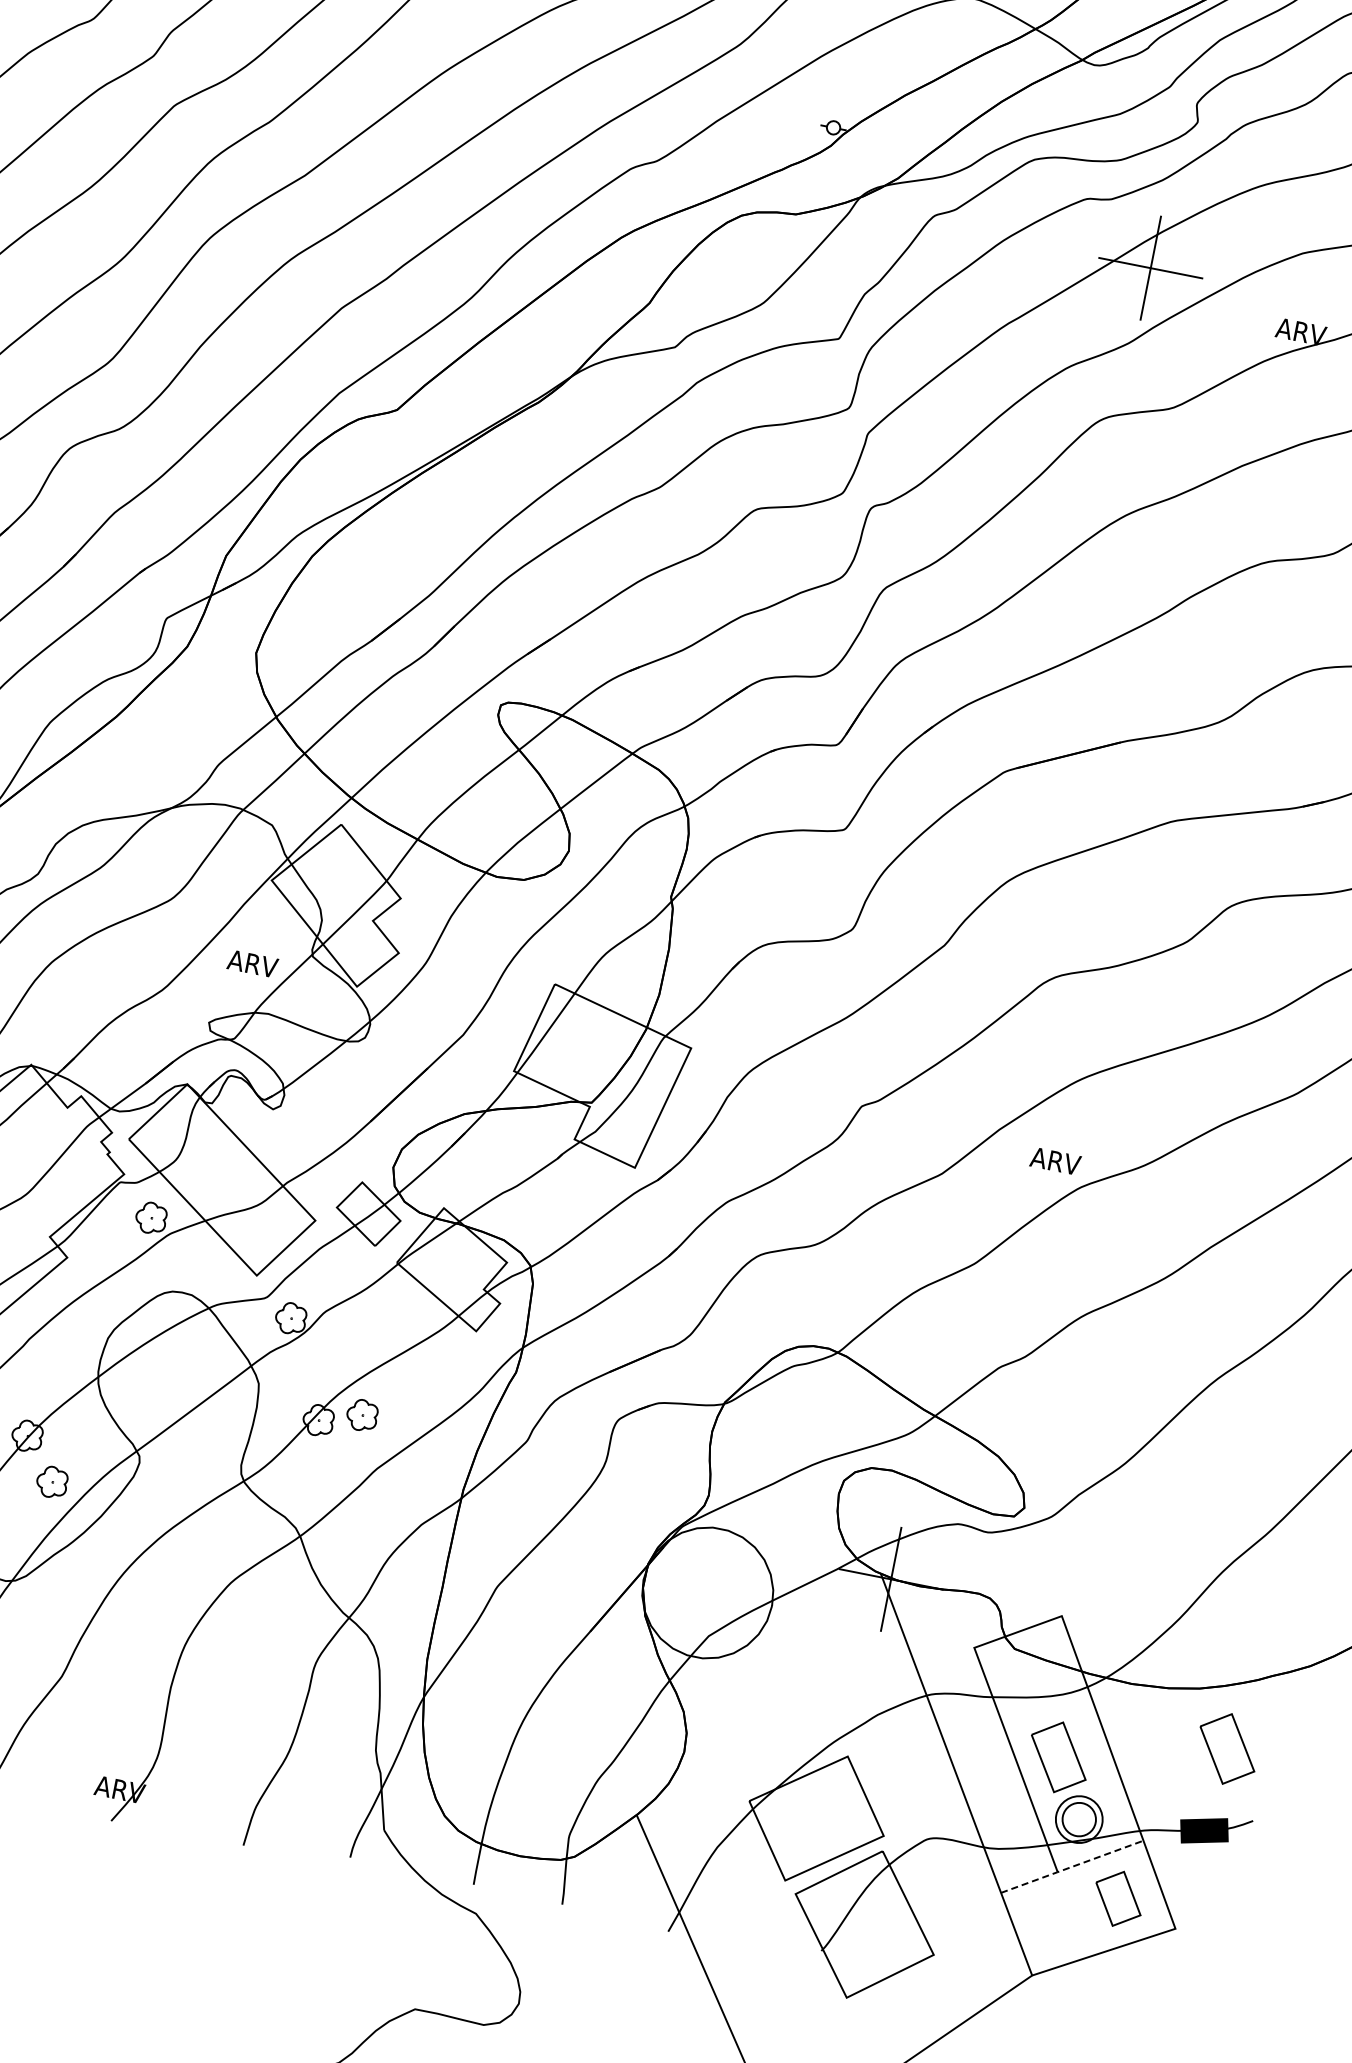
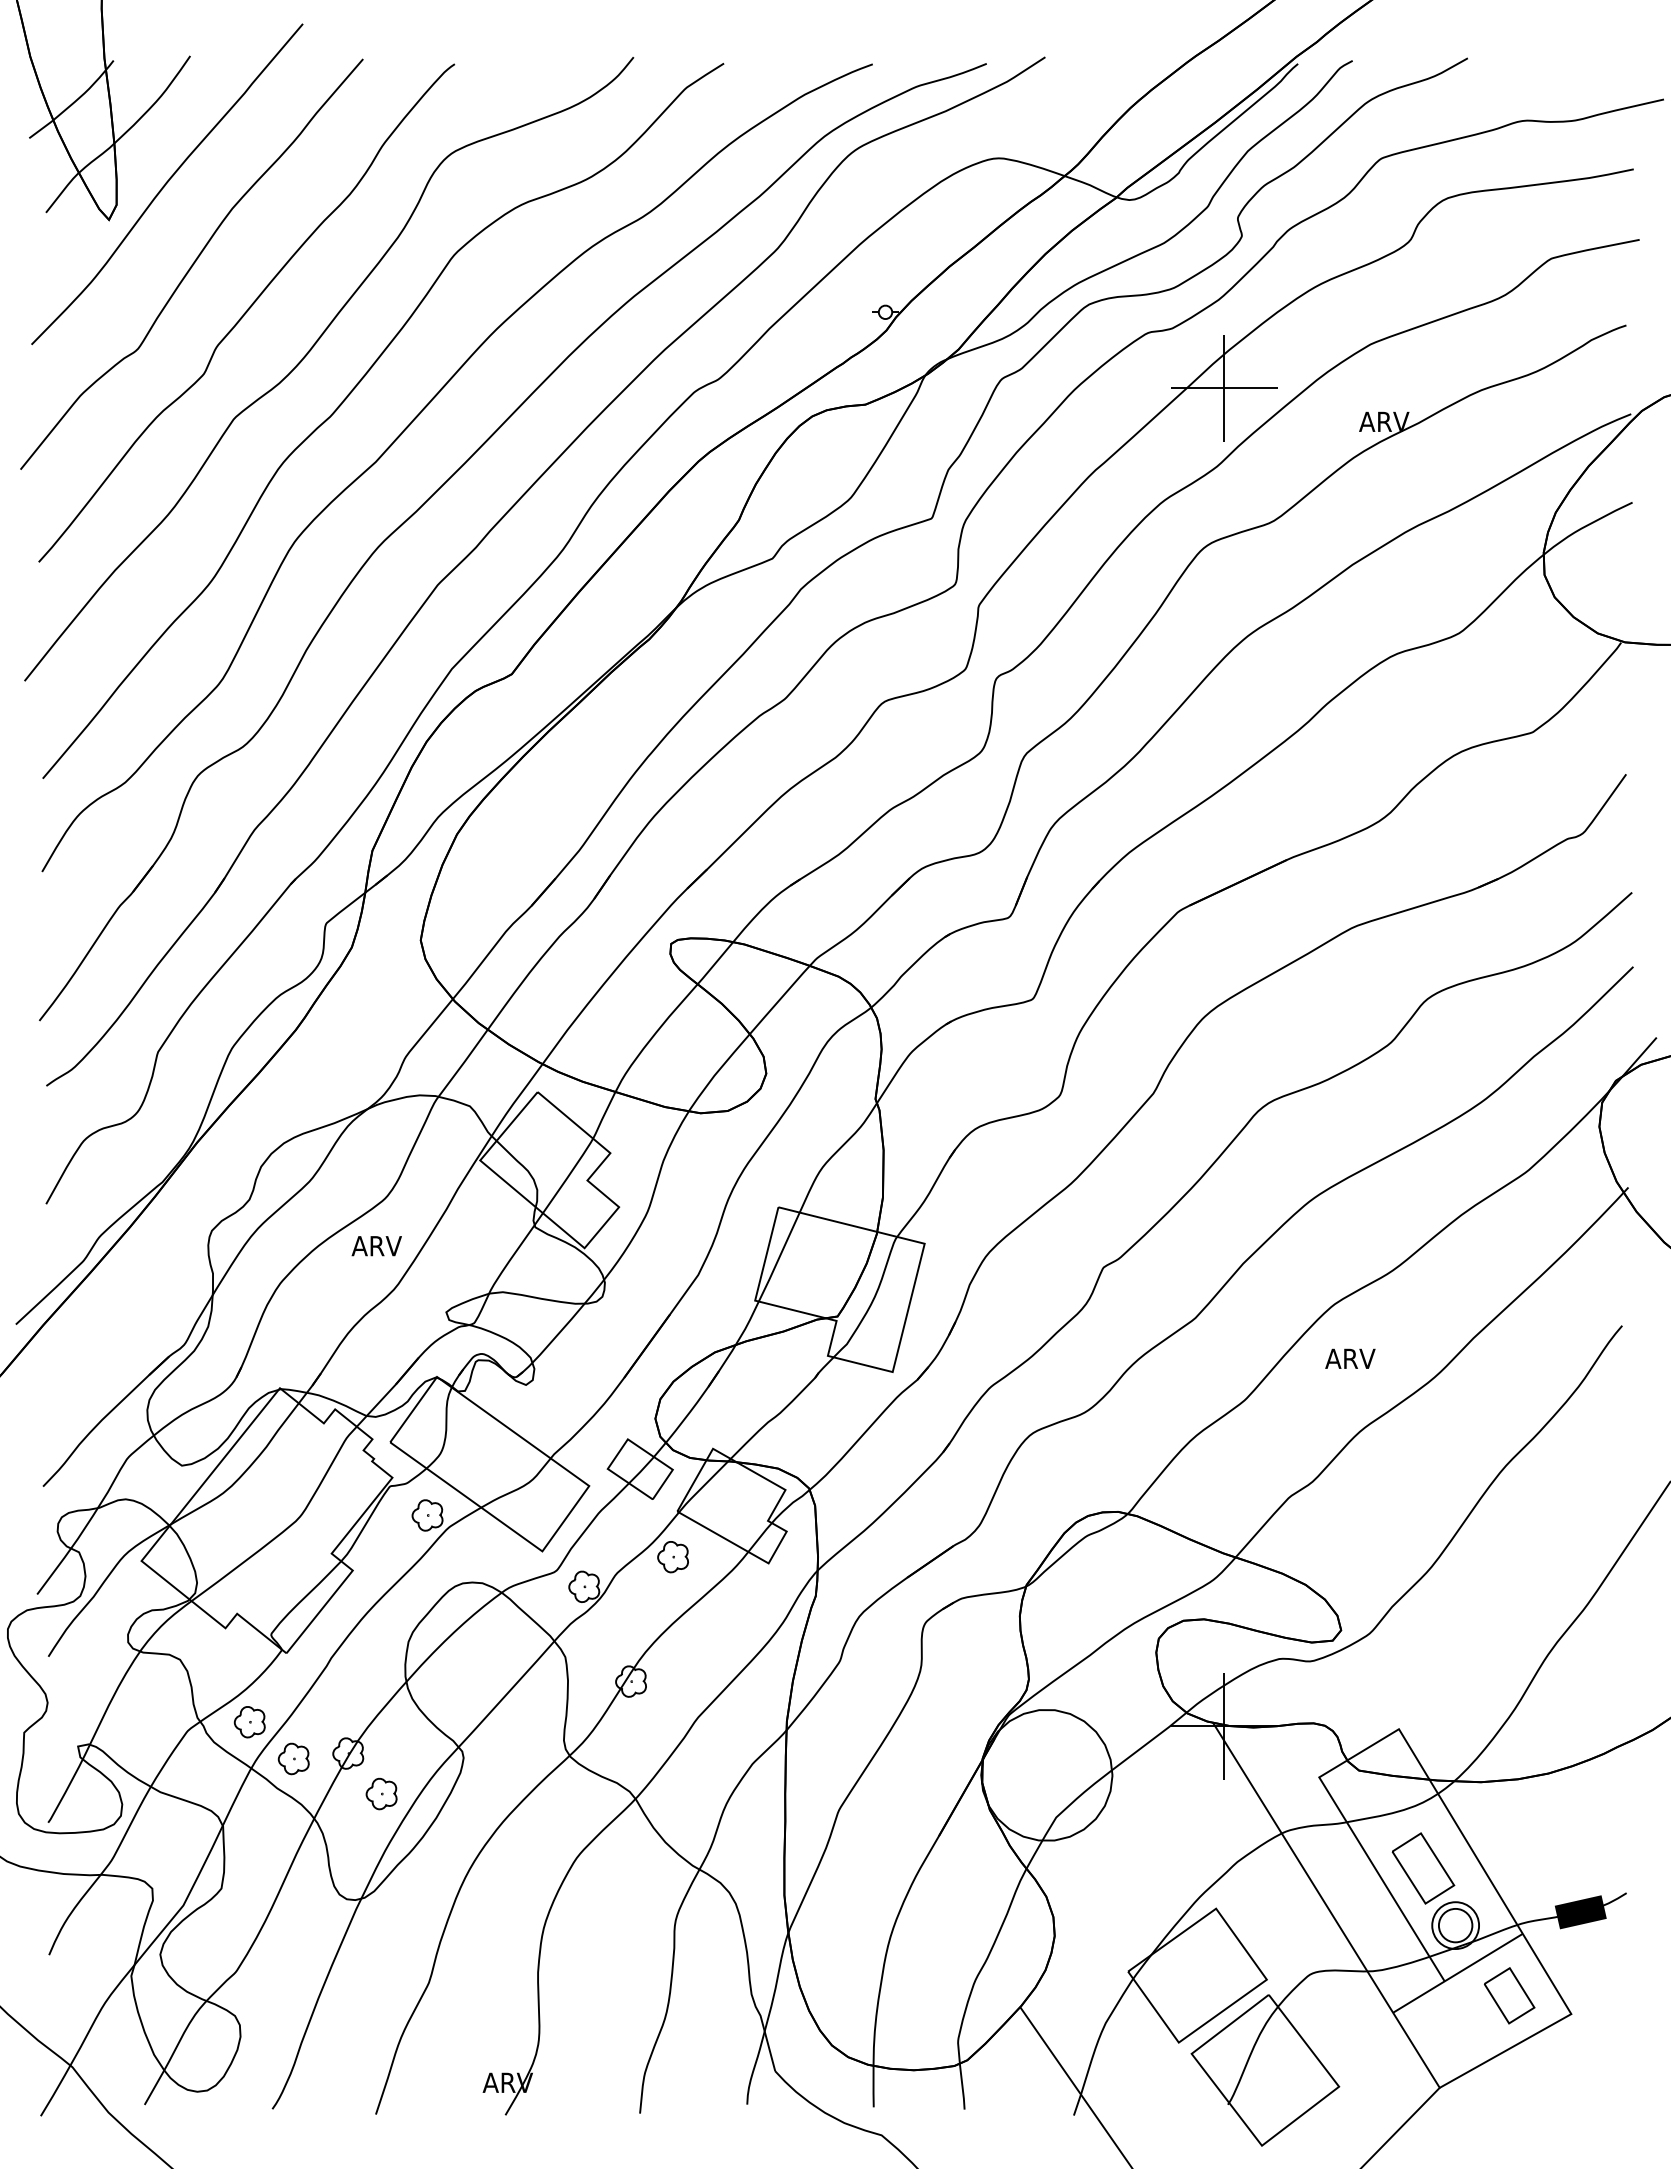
text: (252, 964) -> (376, 1246), moved
text: (1055, 1160) -> (1350, 1358), moved
part: (361, 1415) -> (672, 1557), moved
part: (1227, 1749) -> (1587, 1827), removed
line: (1071, 1866) -> (1457, 1973), dashed -> solid

